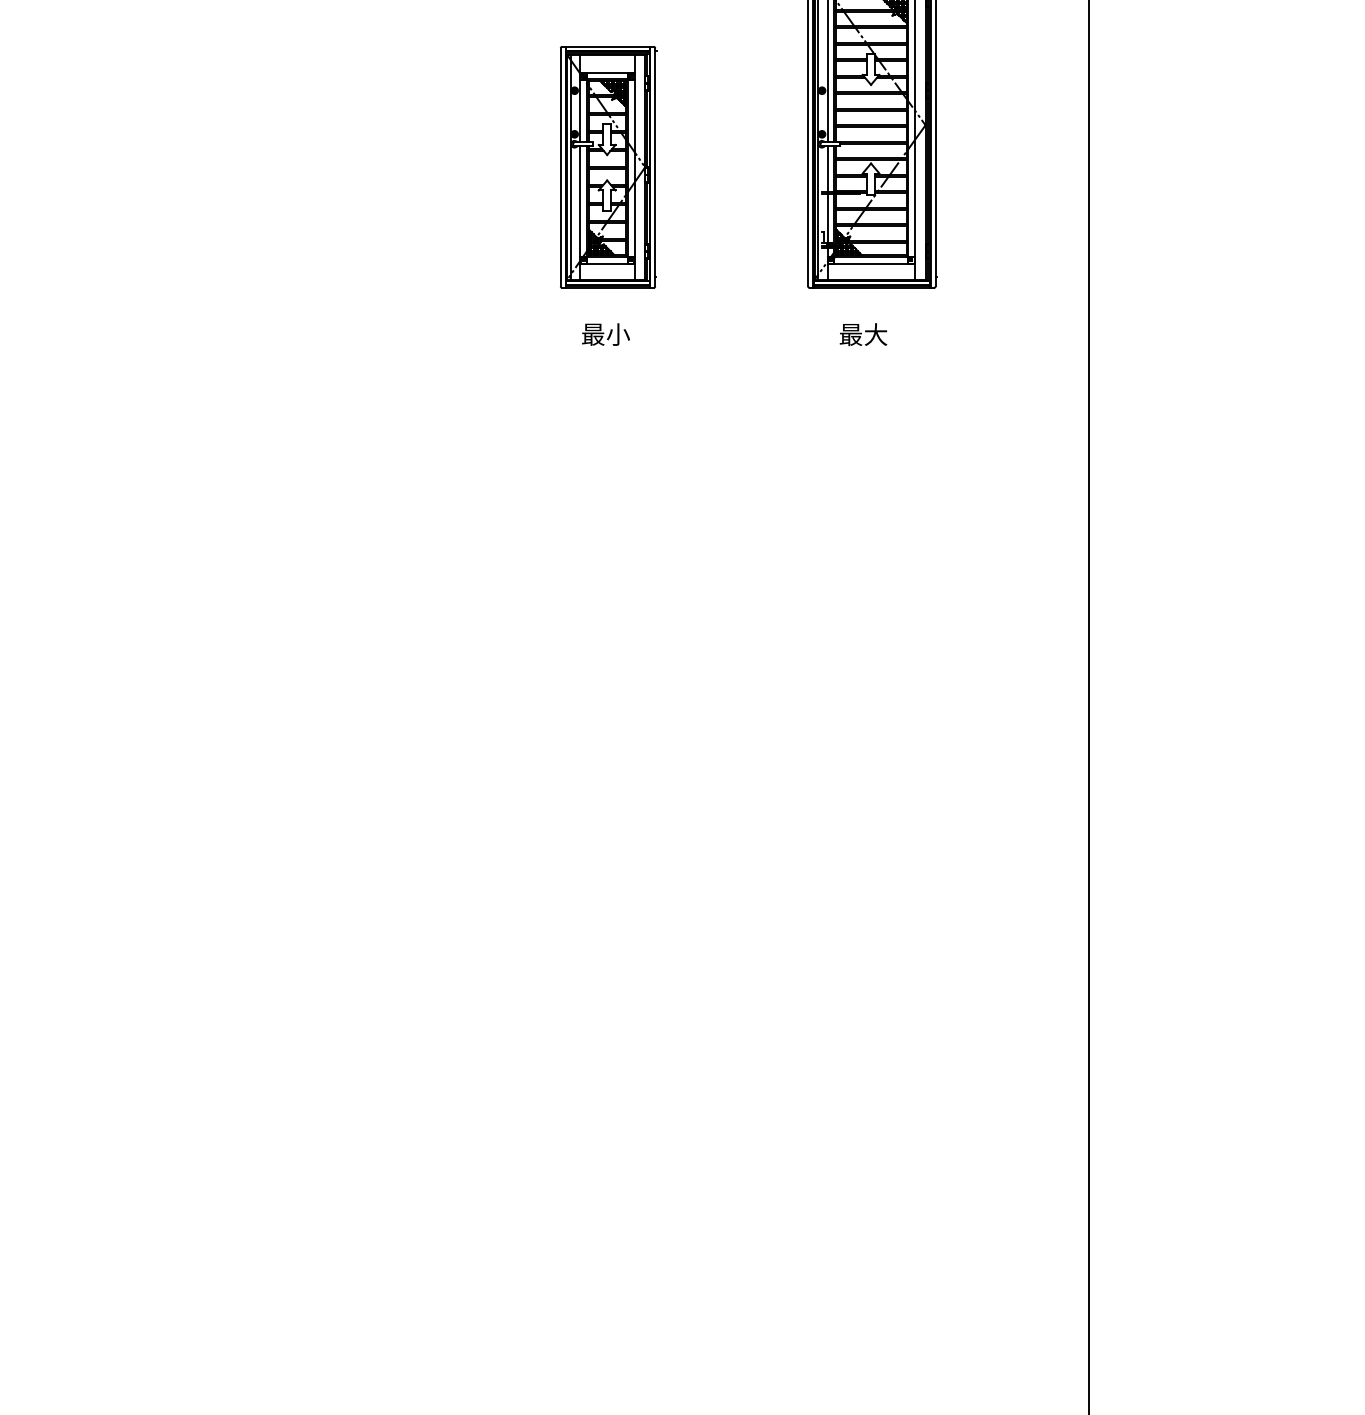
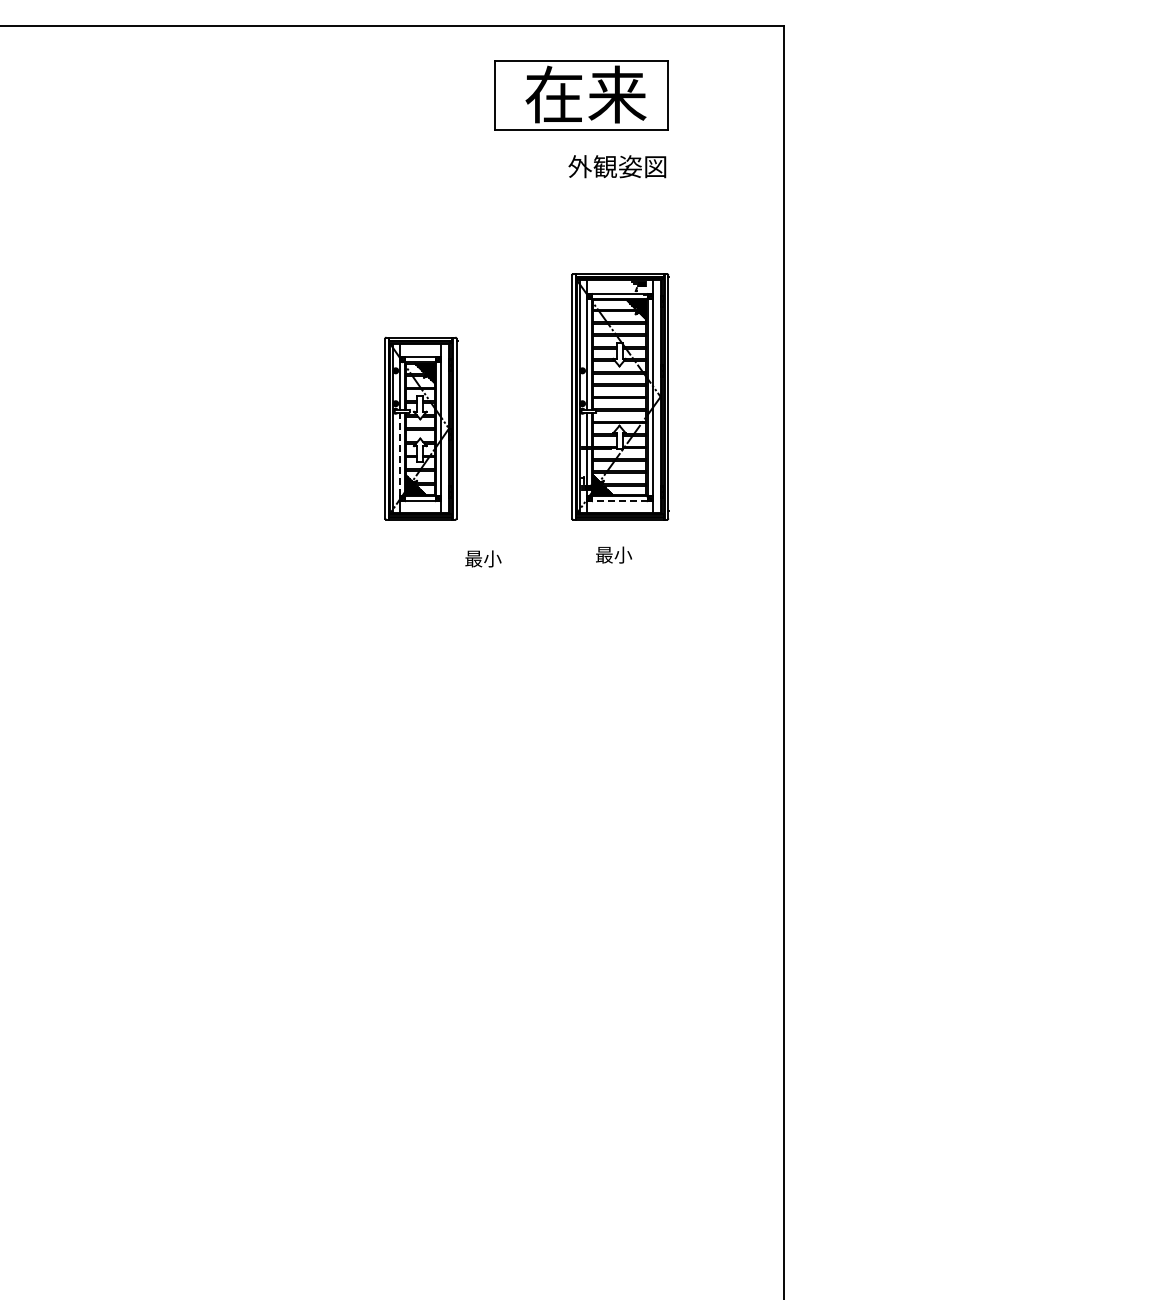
line: (580, 201) -> (400, 454), solid -> dashed
line: (871, 263) -> (619, 501), solid -> dashed
text: (606, 334) -> (483, 558), moved
text: (874, 334) -> (622, 554), 最大 -> 最小

